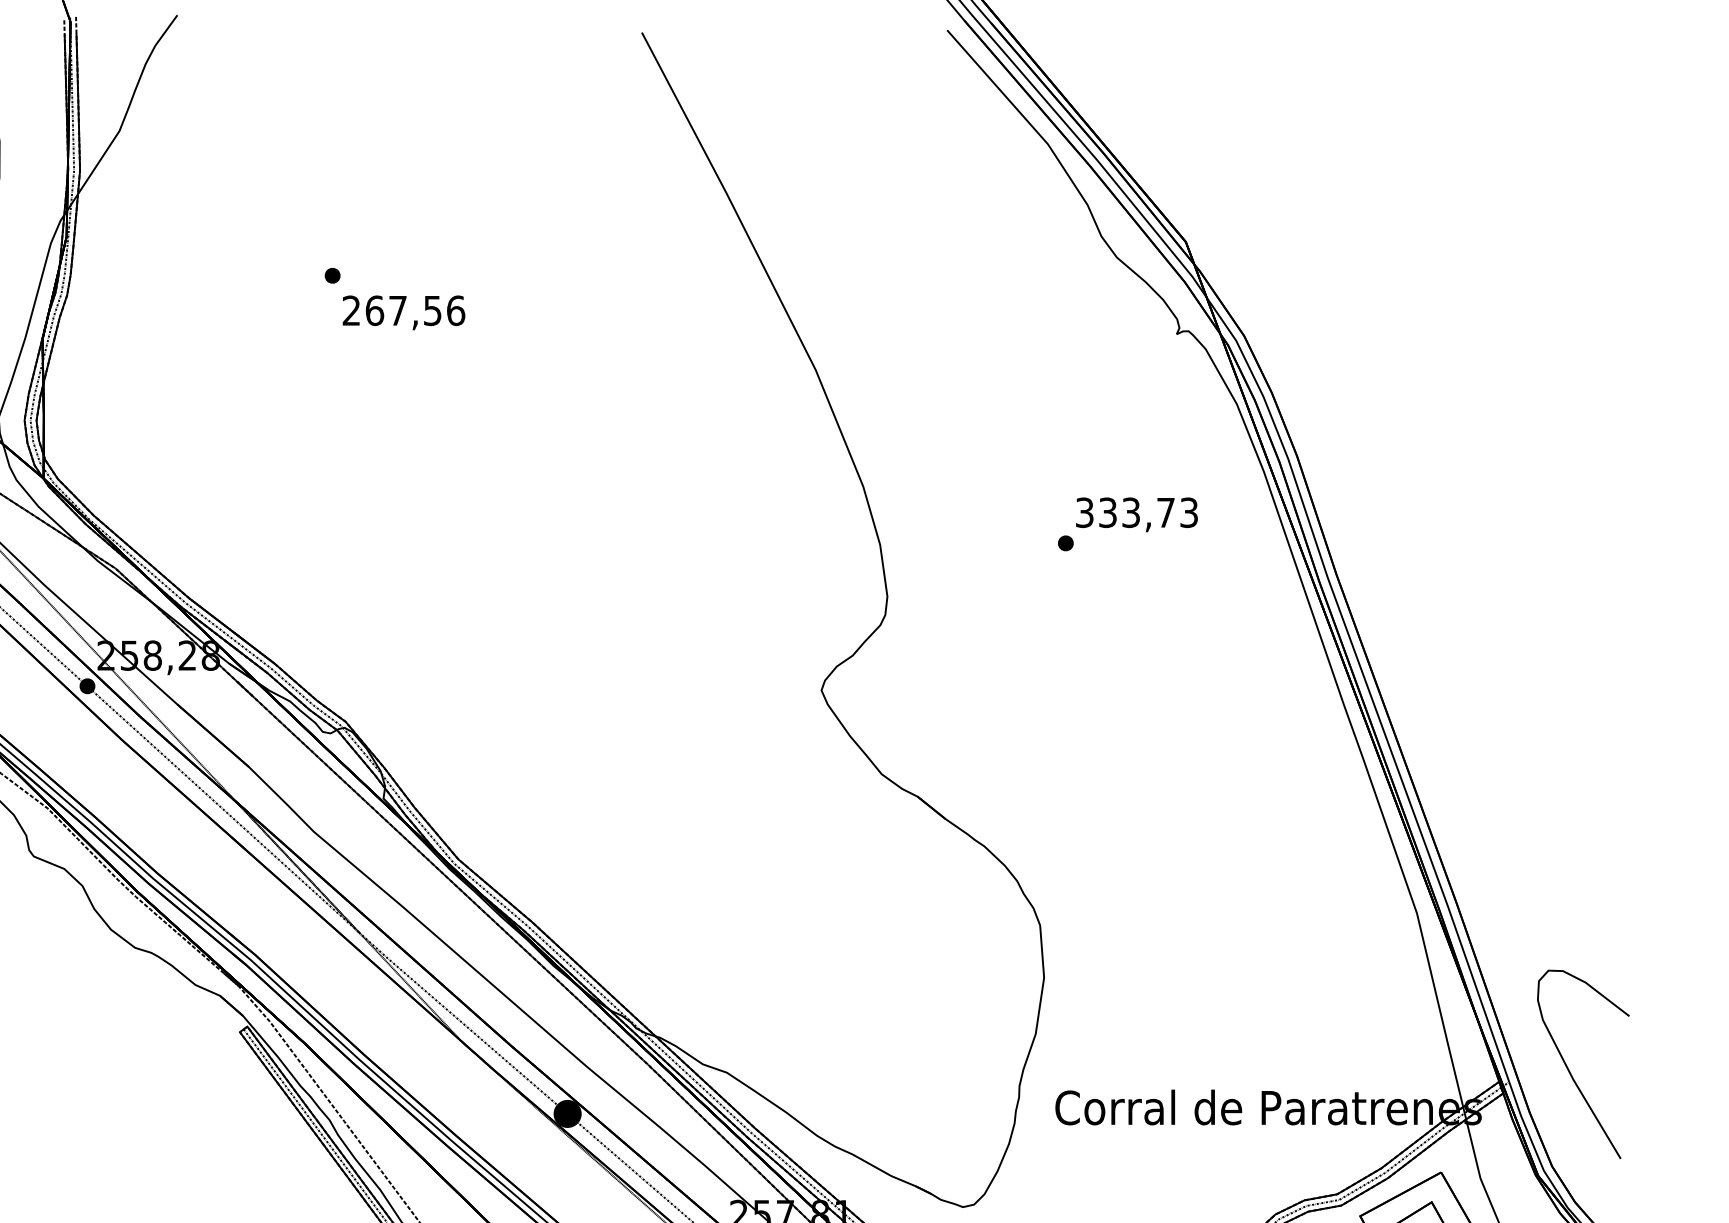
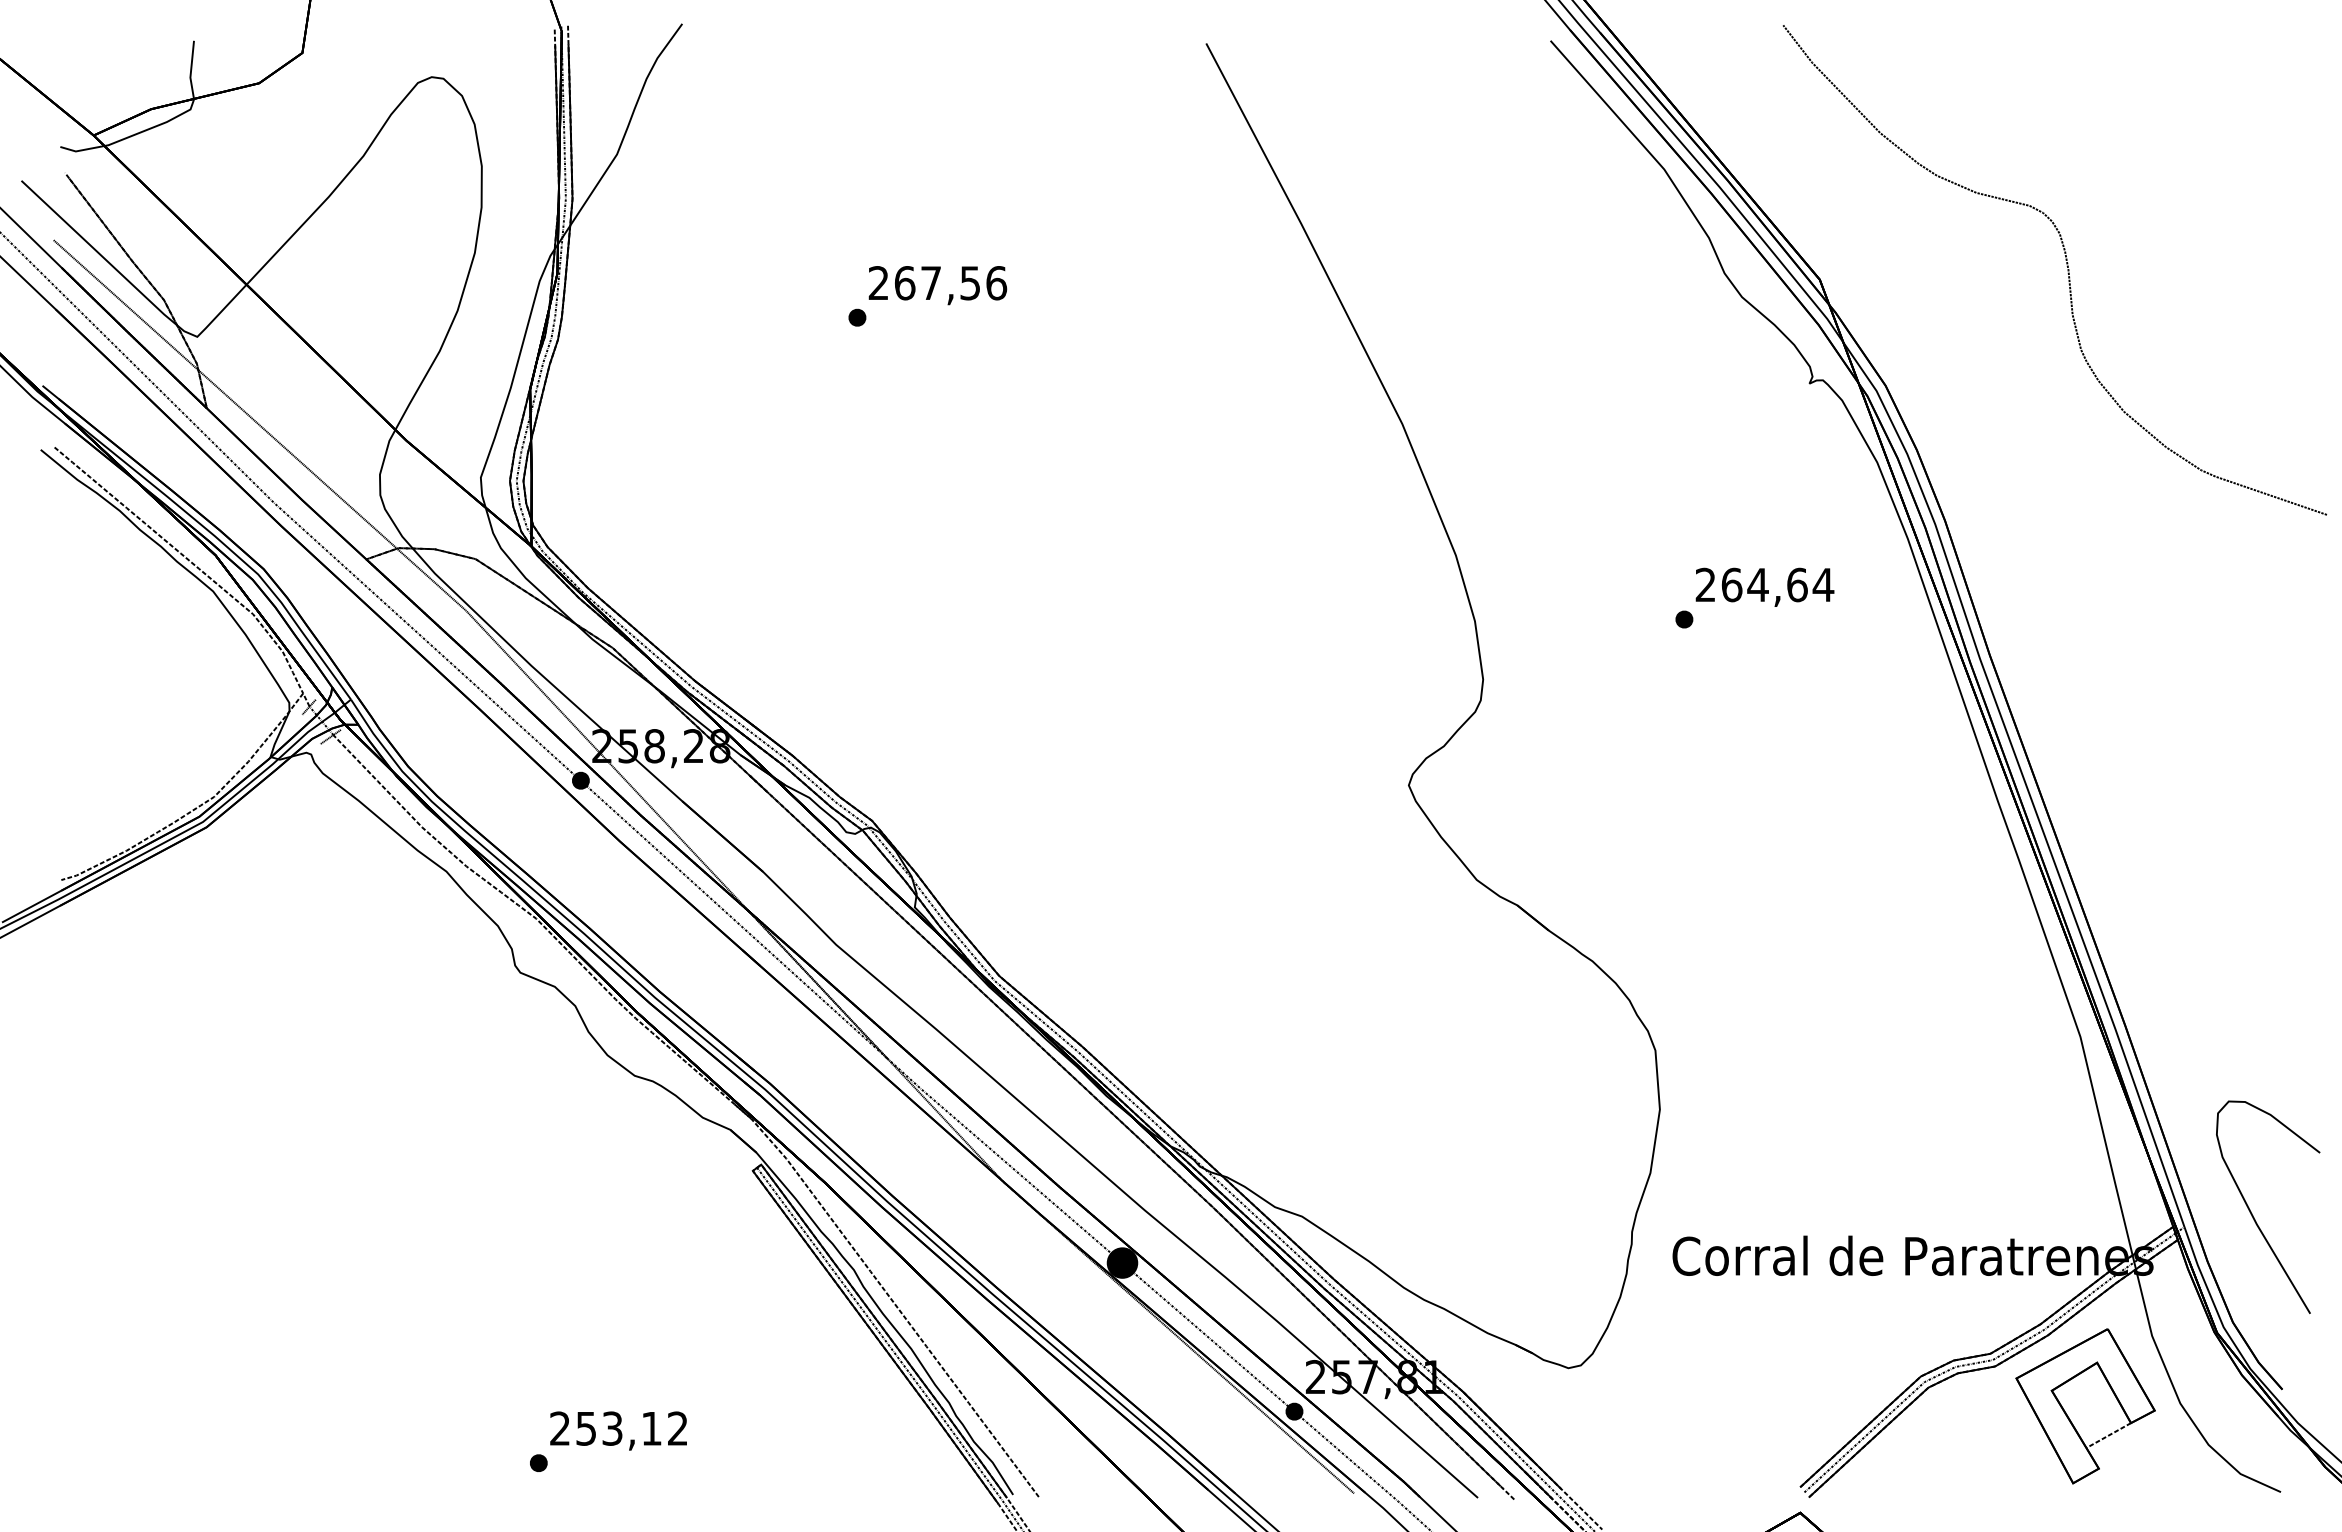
curve: (1404, 230) -> (2066, 266), added
text: (403, 312) -> (937, 285), moved
text: (1136, 512) -> (1764, 584), 333,73 -> 264,64

